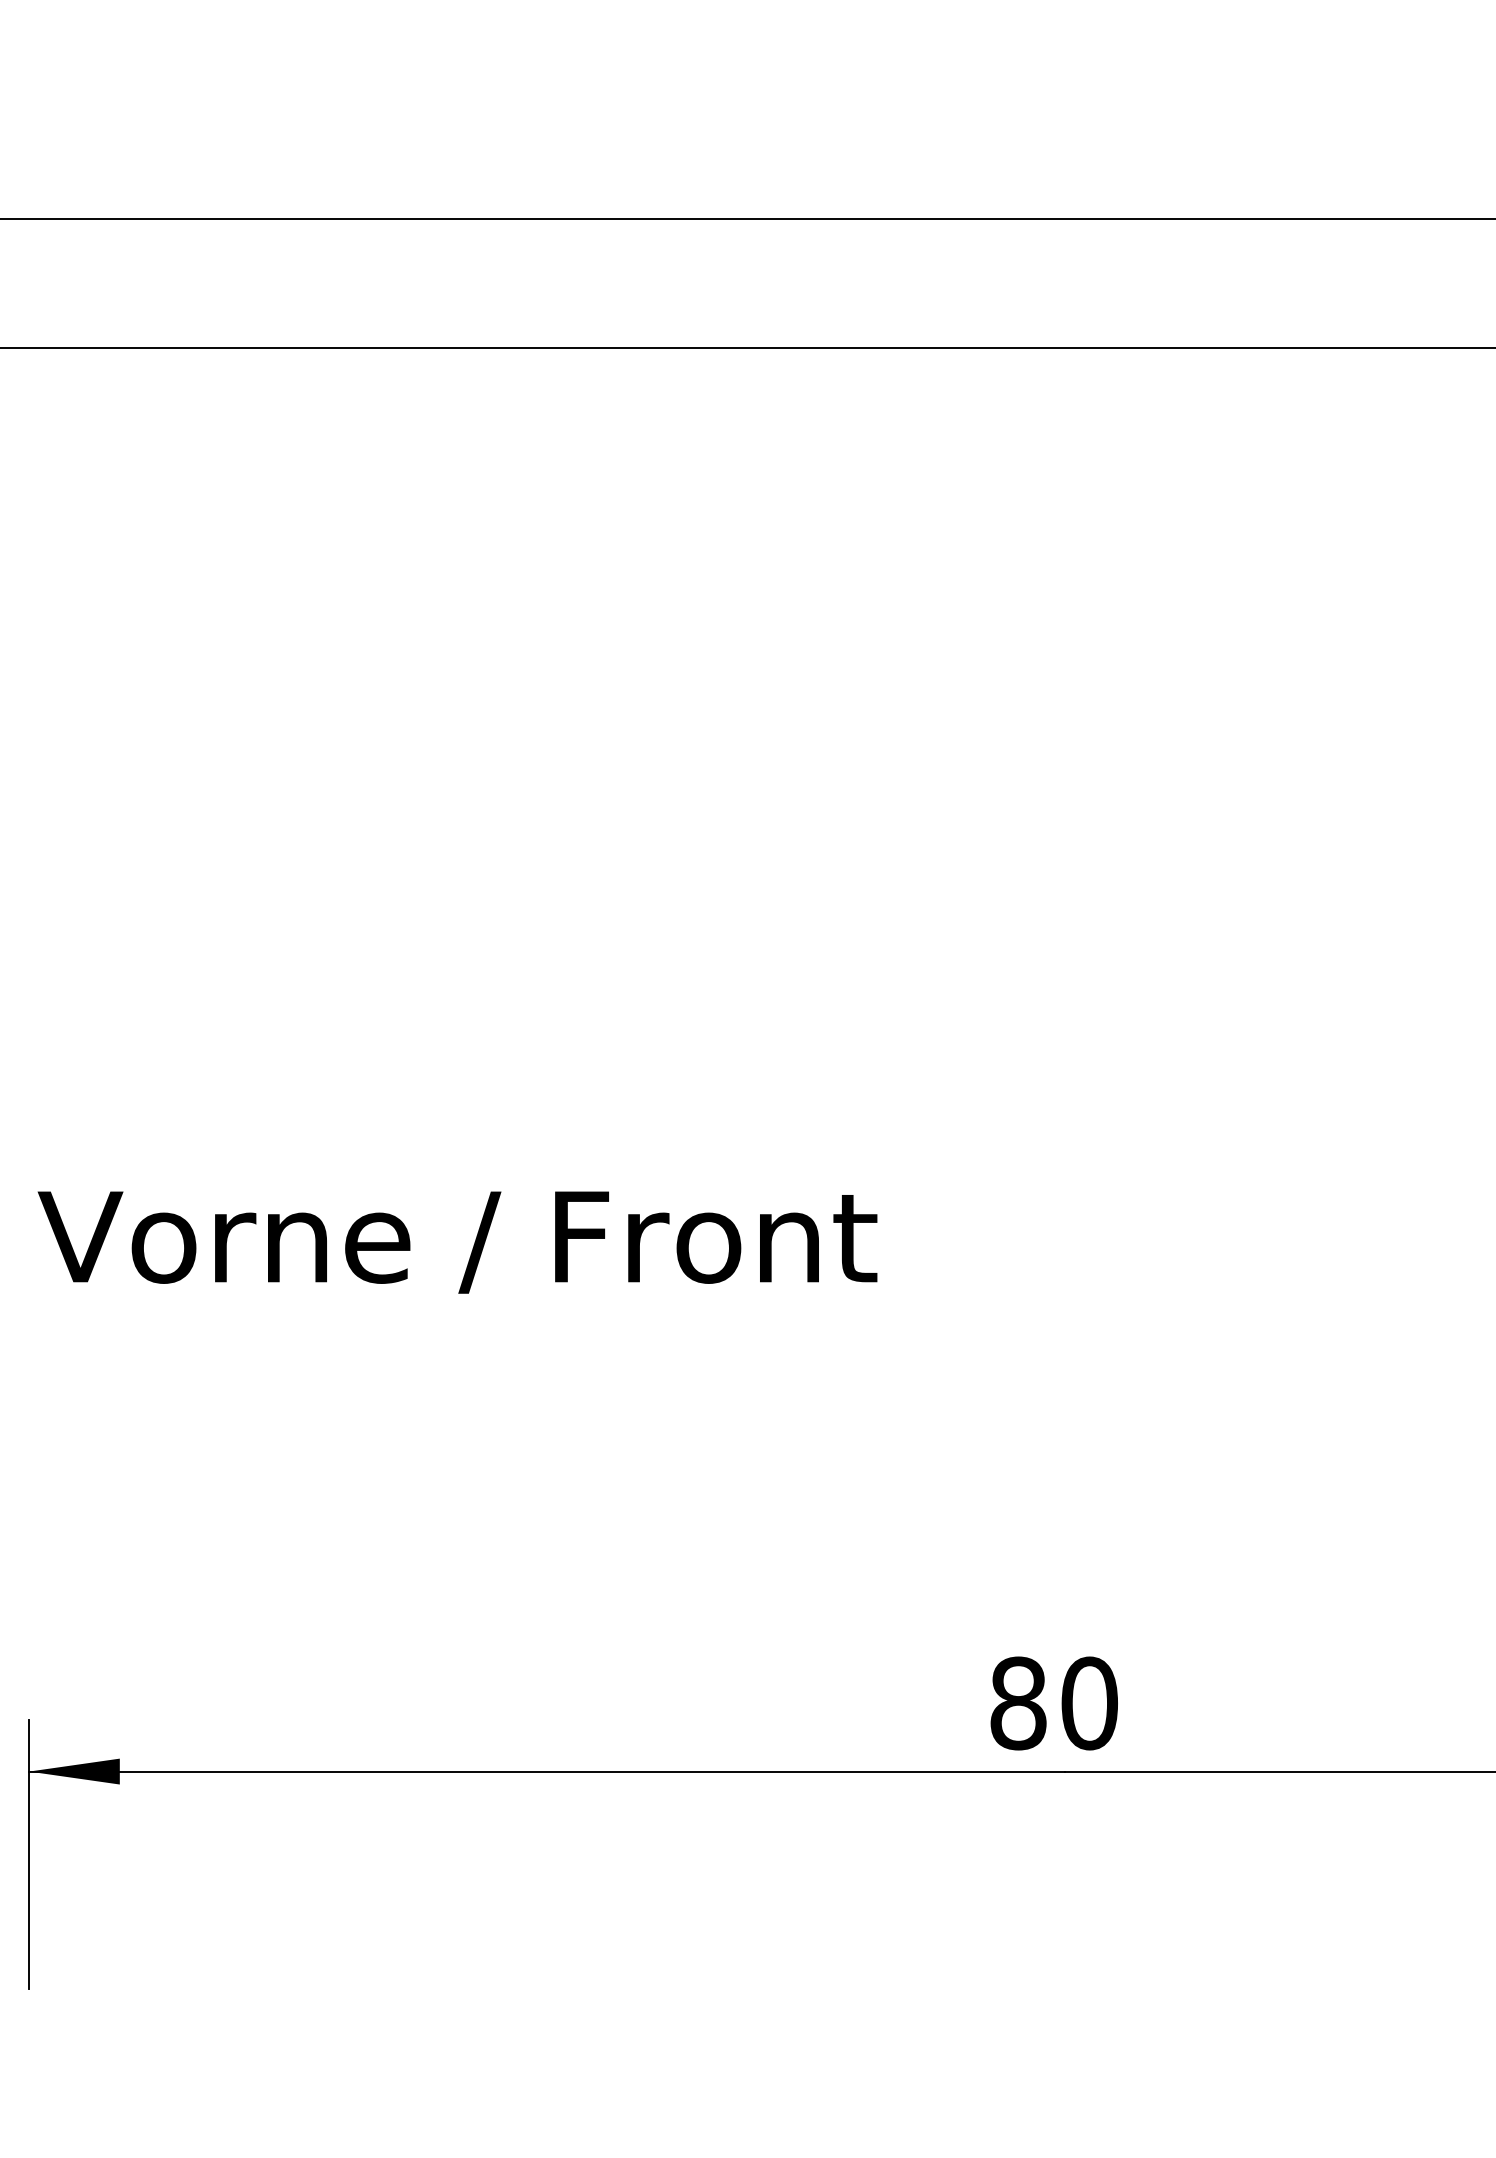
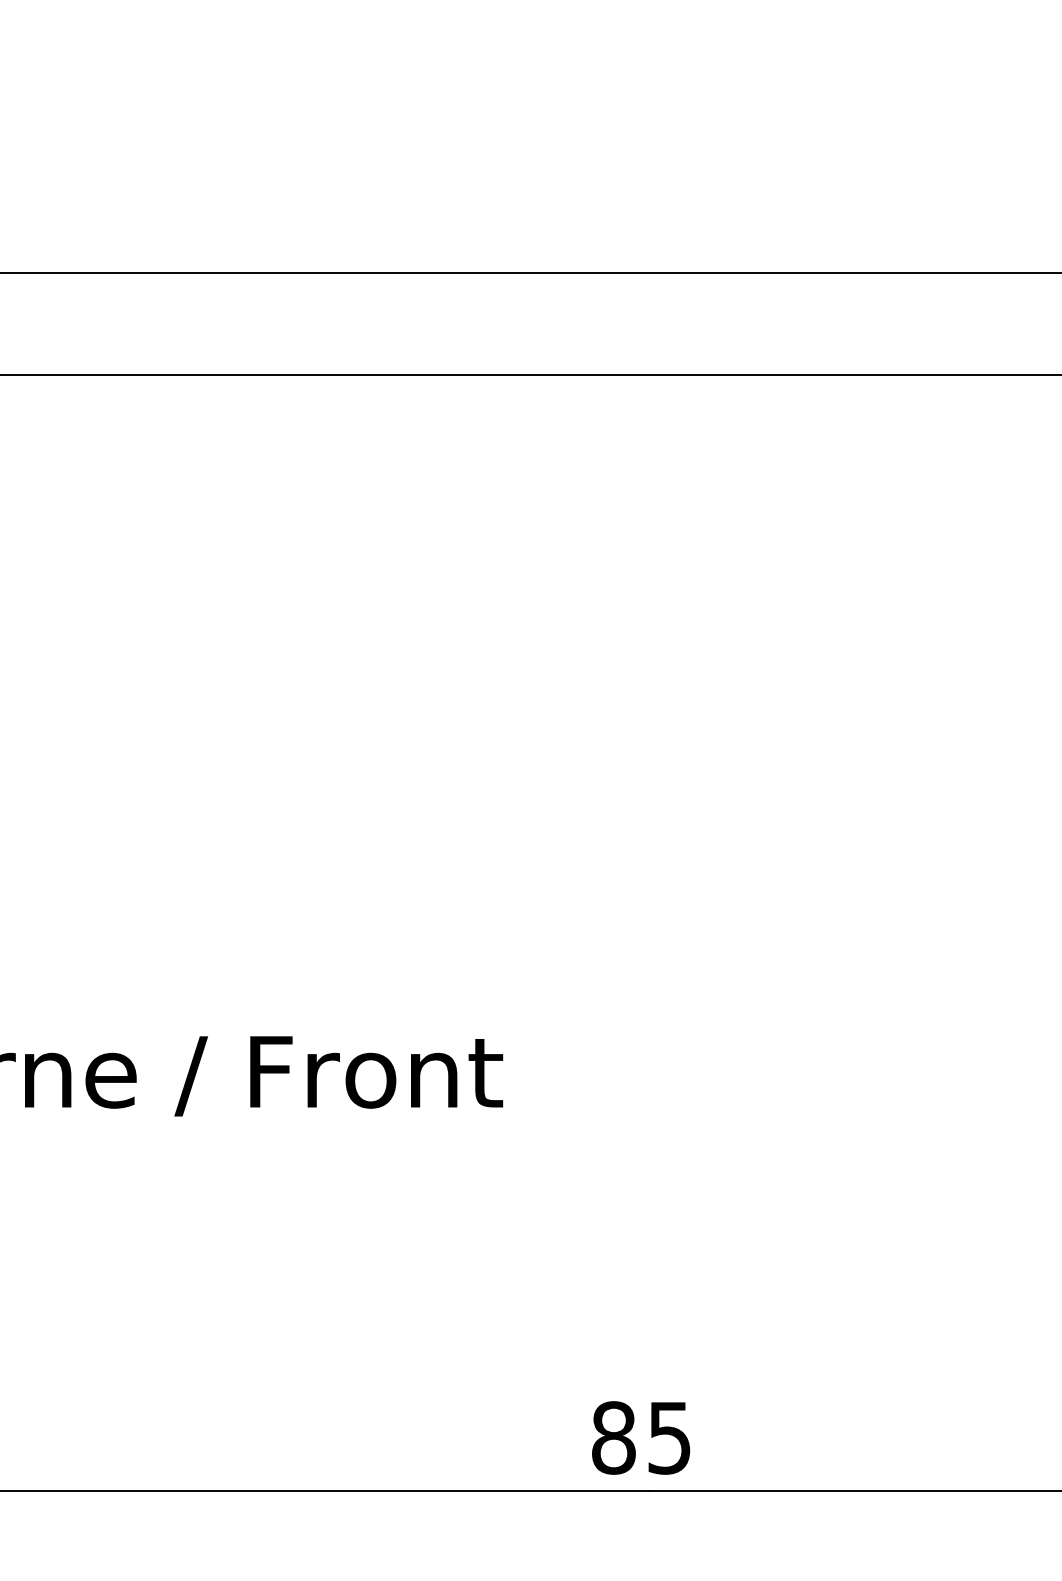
text: (1089, 1703) -> (669, 1437), 80 -> 85

